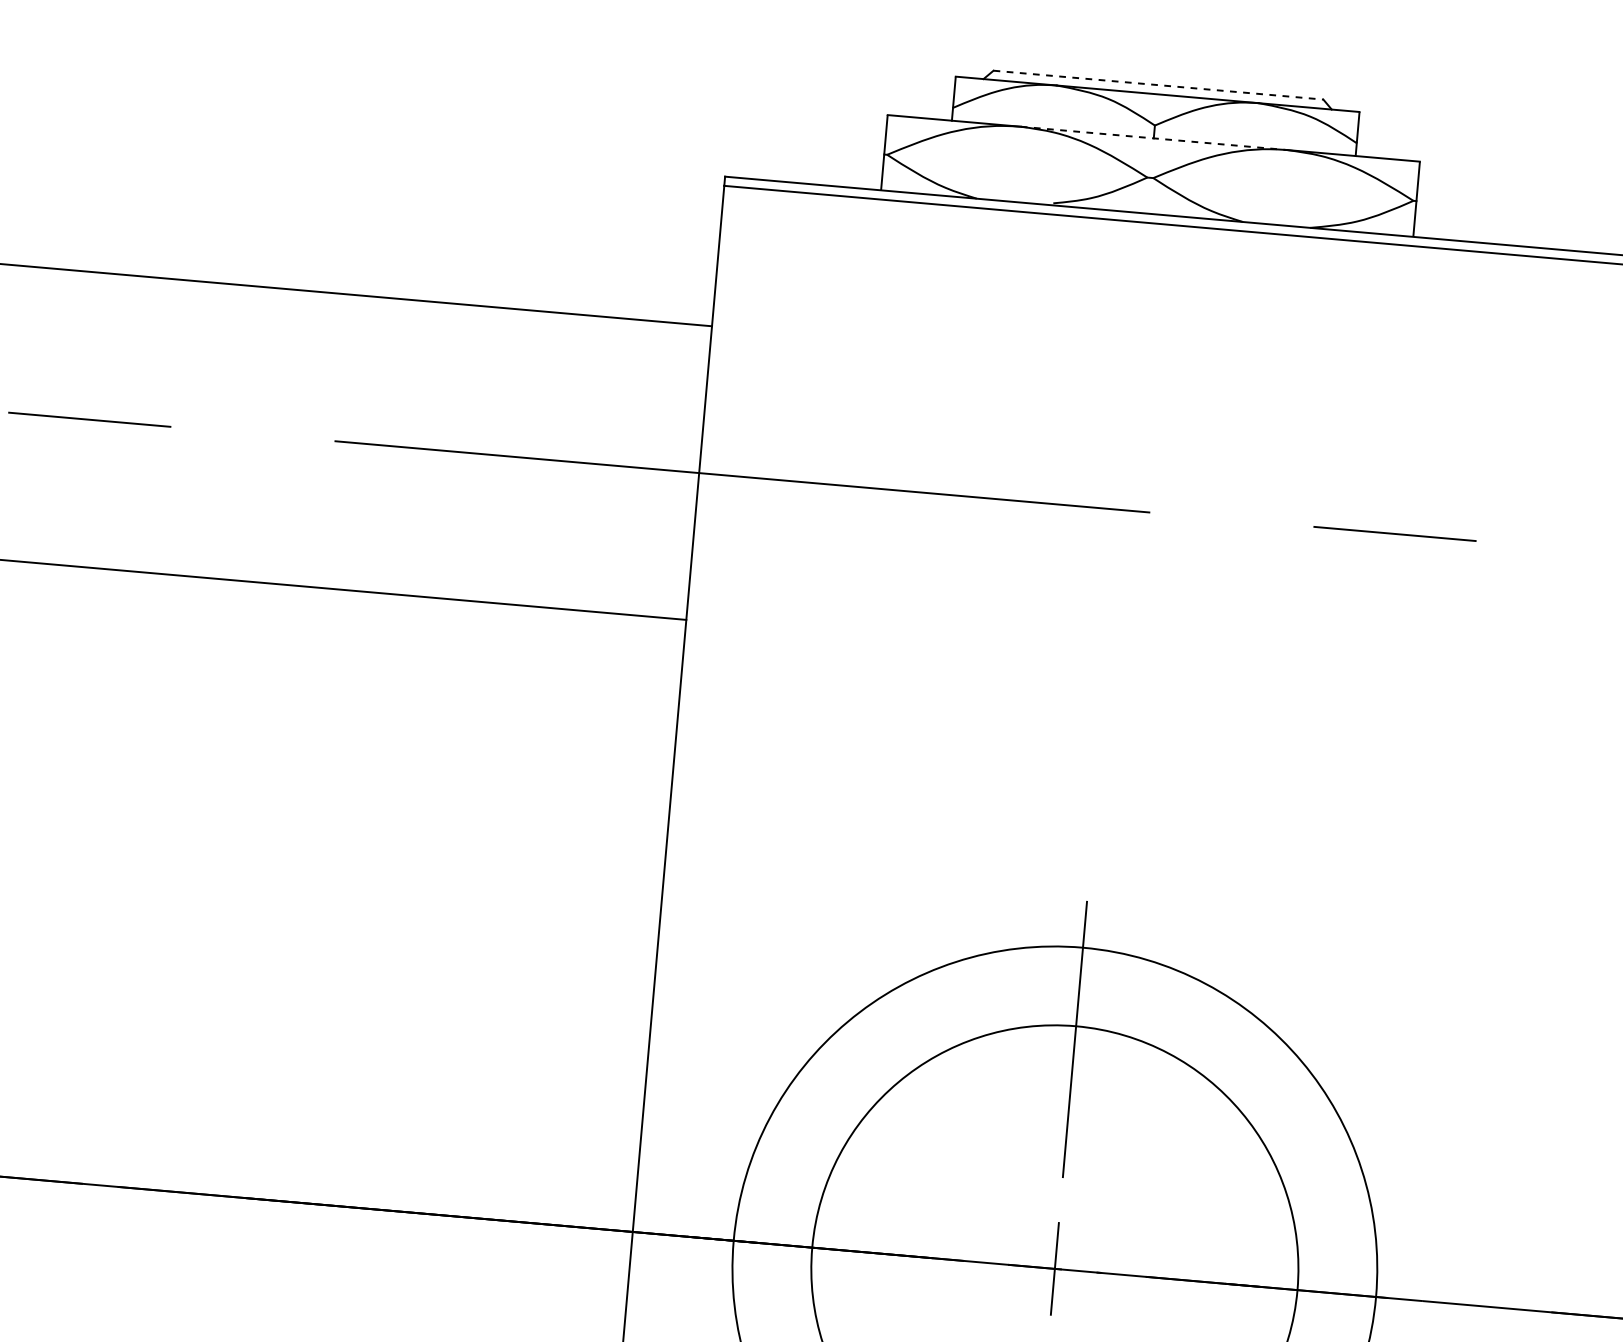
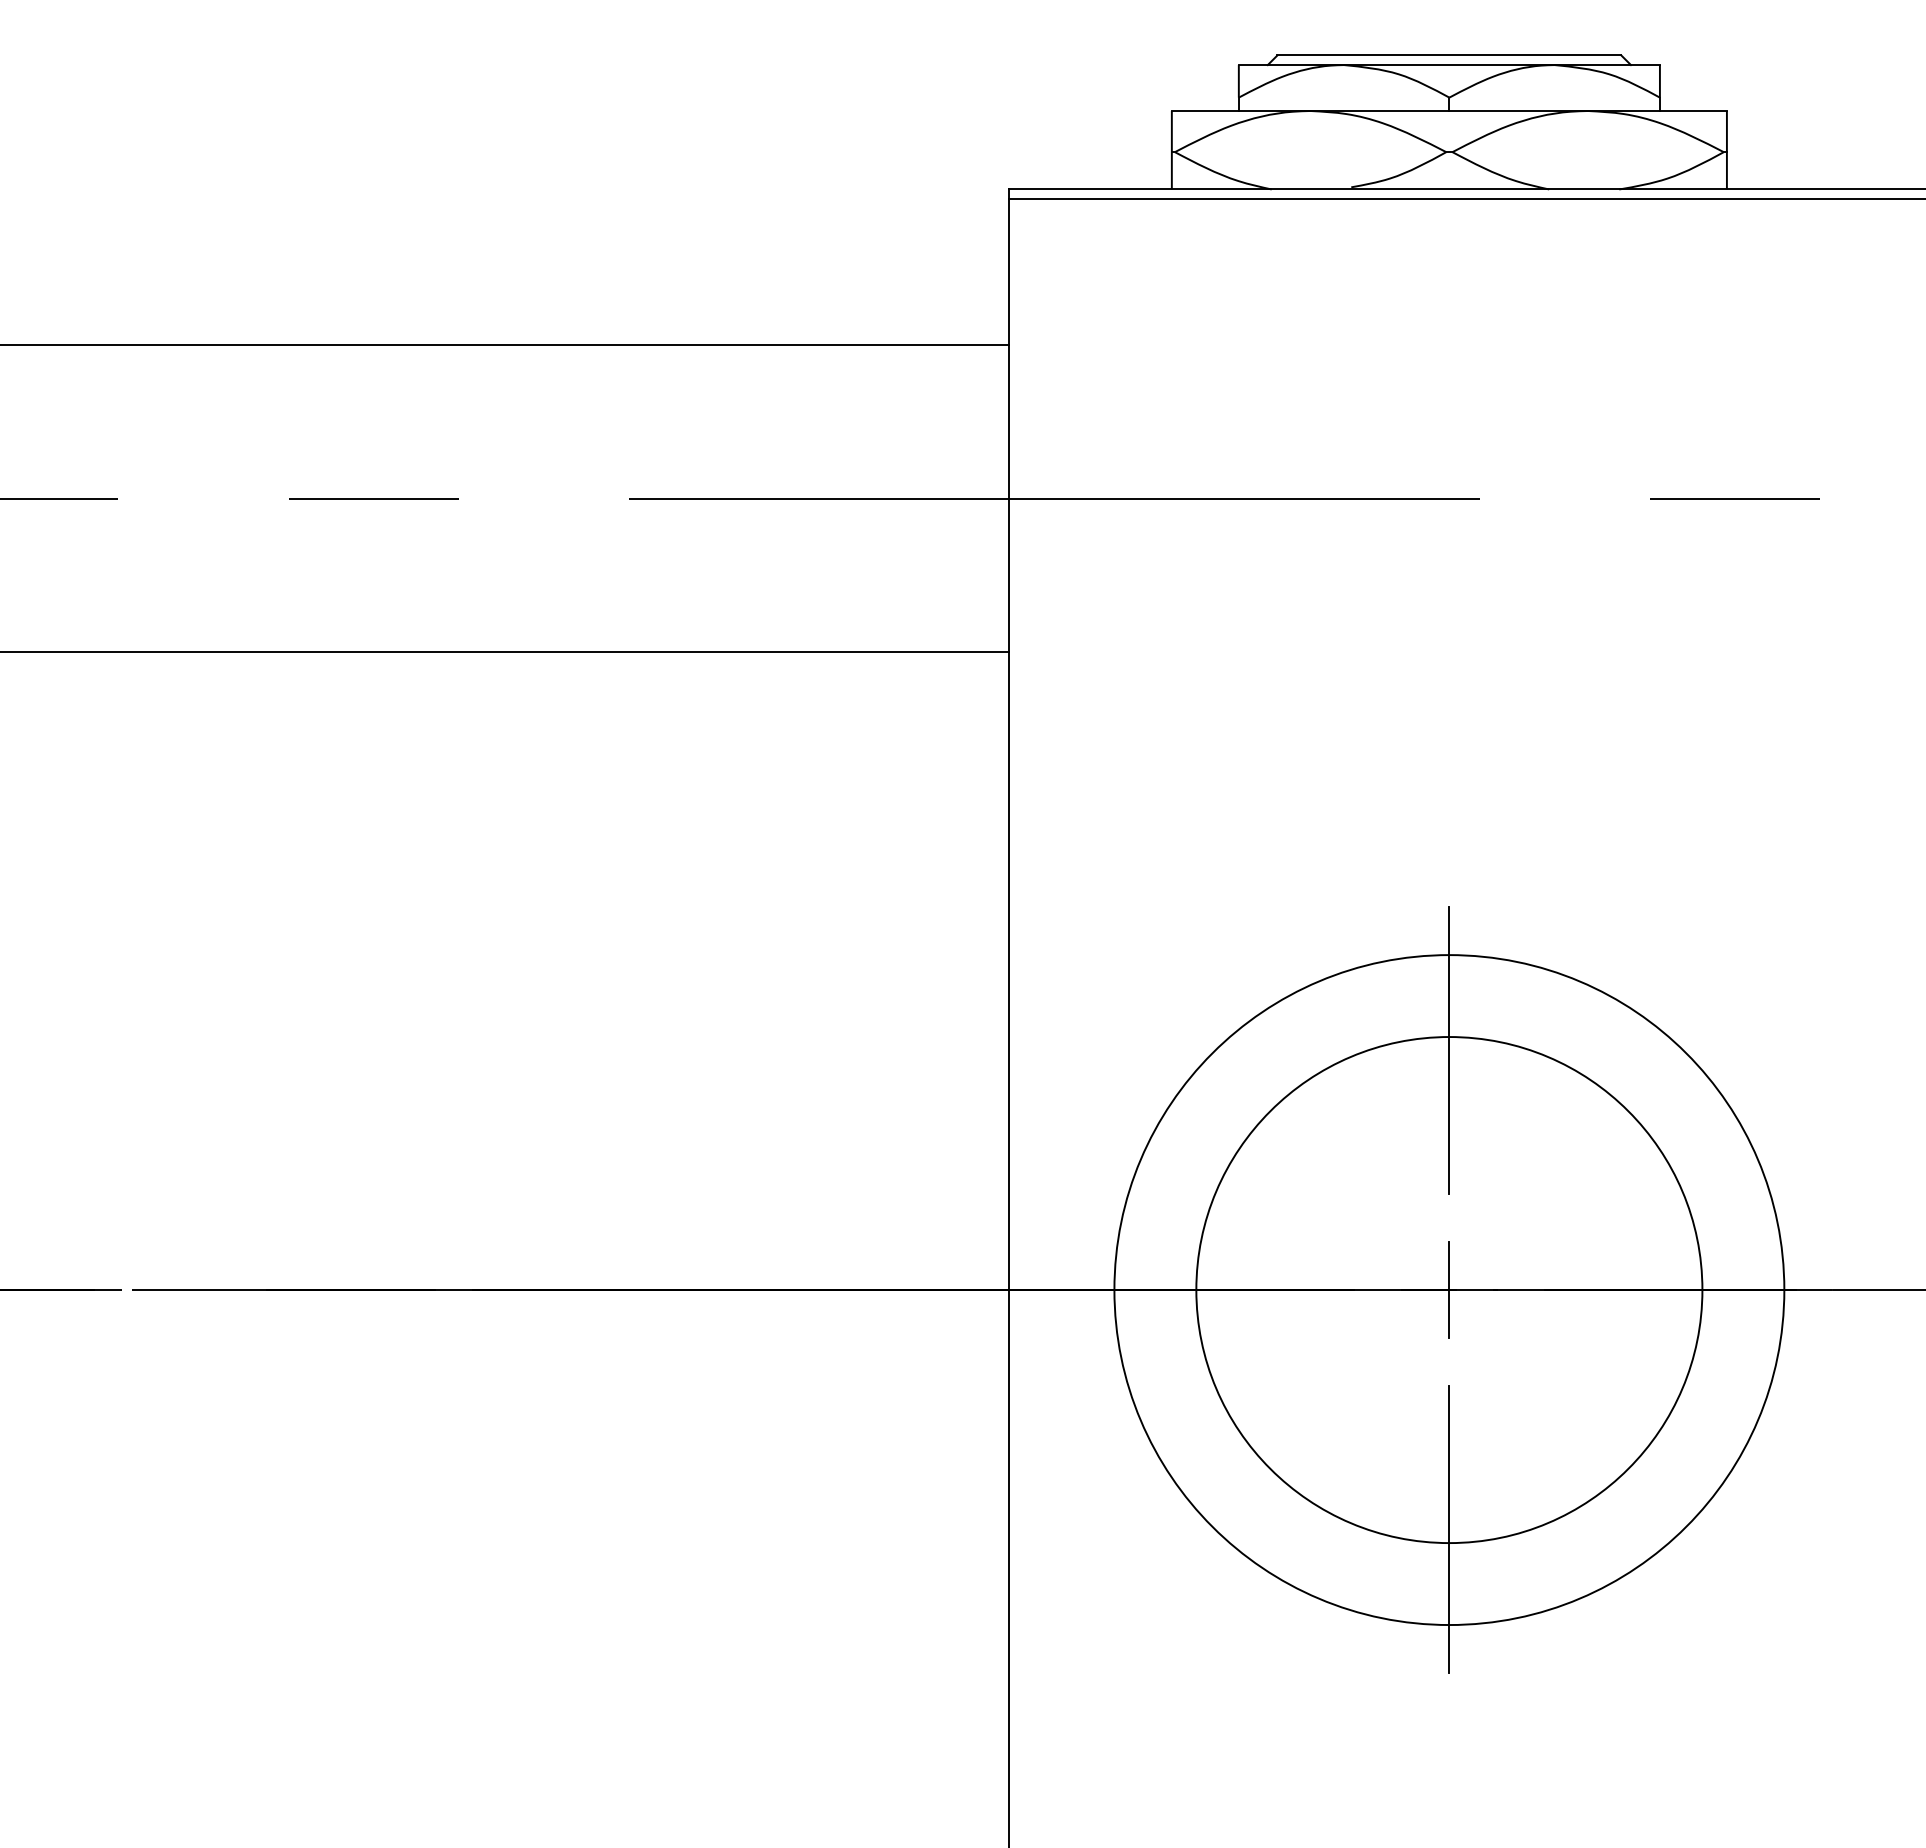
line: (1158, 85) -> (1449, 55), dashed -> solid
line: (1153, 138) -> (1449, 111), dashed -> solid

